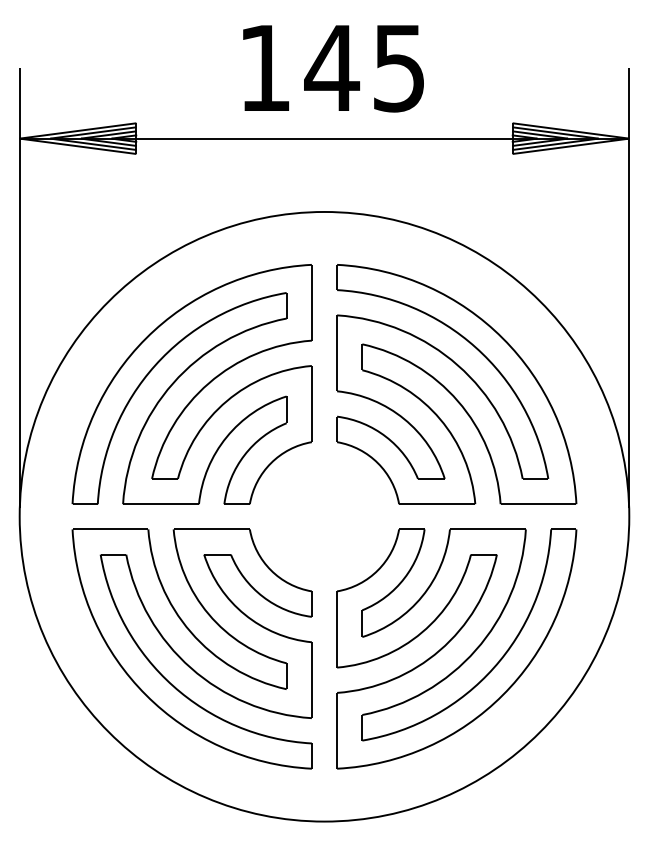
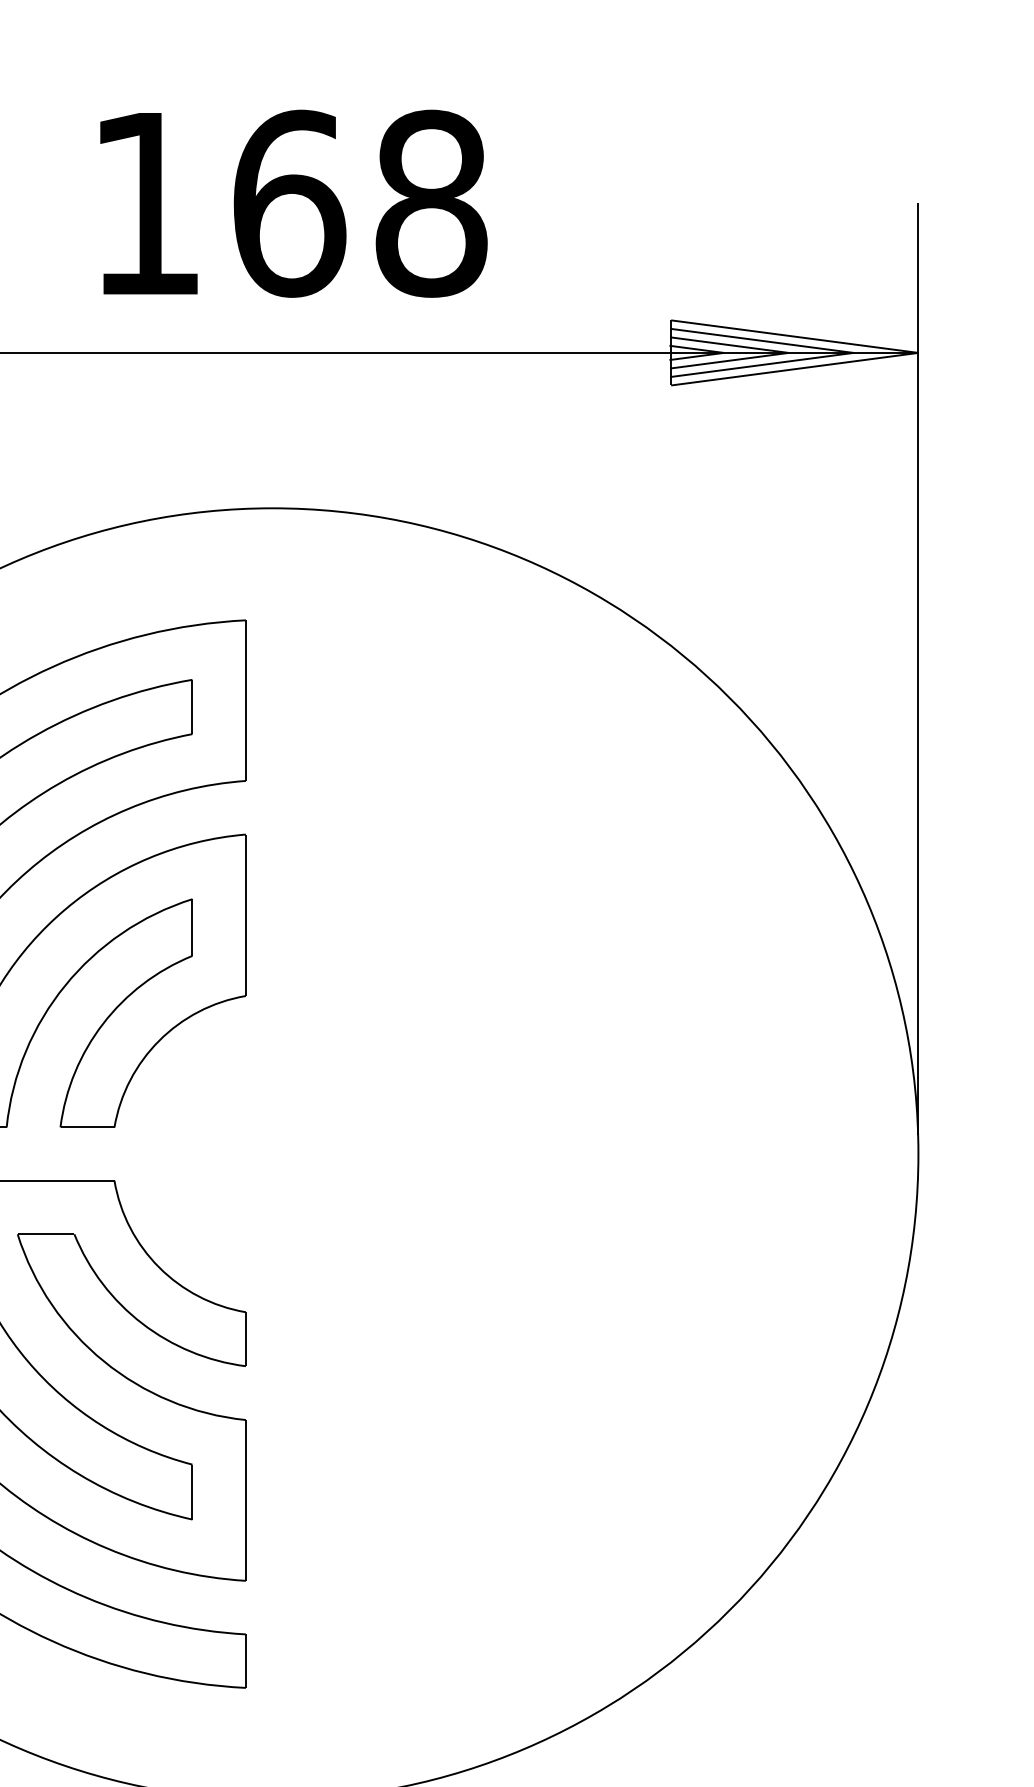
text: (364, 67) -> (357, 202), 145 -> 168
part: (456, 384) -> (552, 873), removed
part: (456, 648) -> (552, 1433), removed

